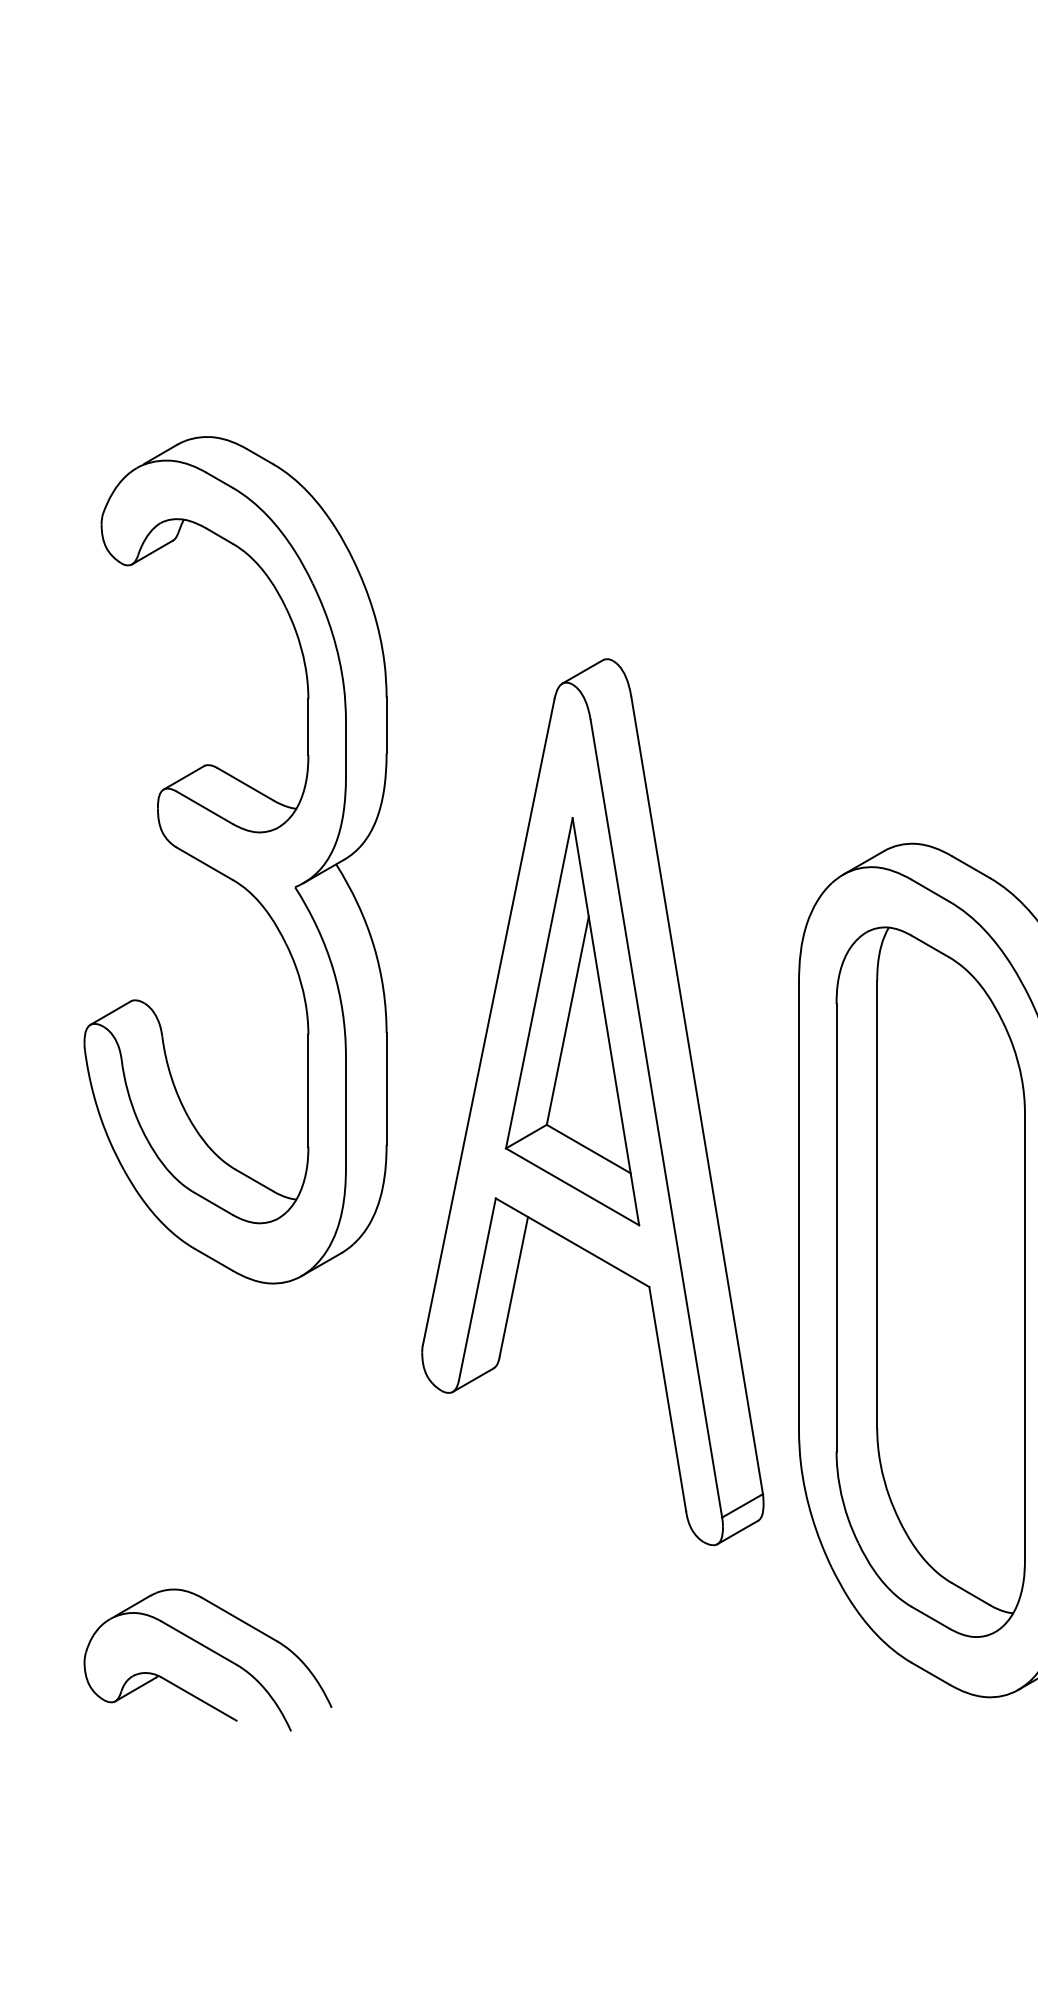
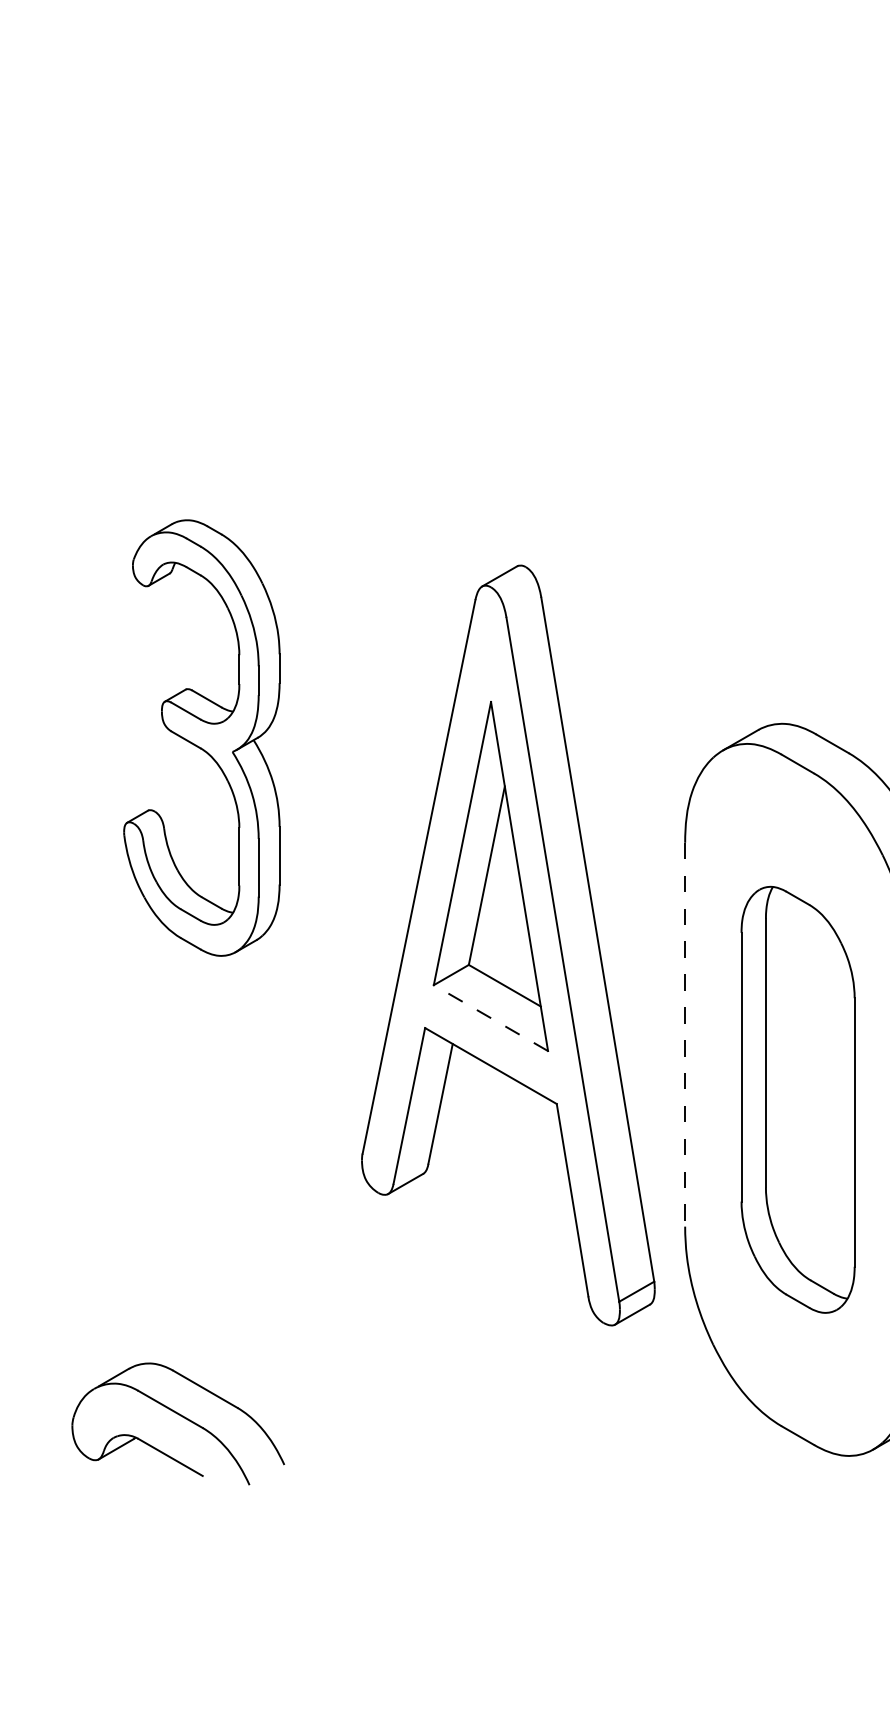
part: (235, 860) -> (201, 738), size x0.6
line: (572, 1186) -> (490, 1017), solid -> dashed
line: (799, 1206) -> (685, 1034), solid -> dashed
part: (930, 1281) -> (797, 1099), size x0.7

